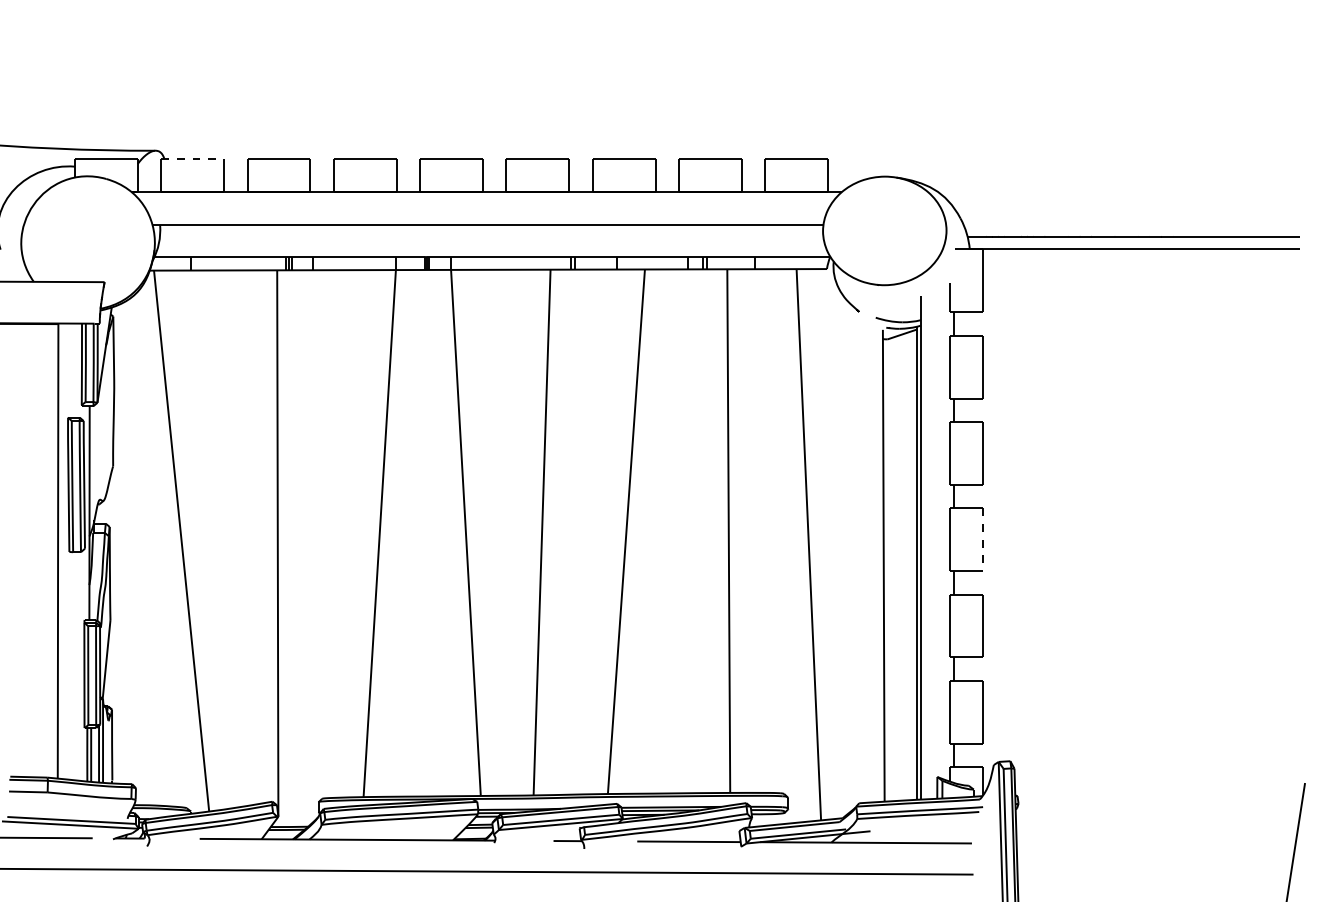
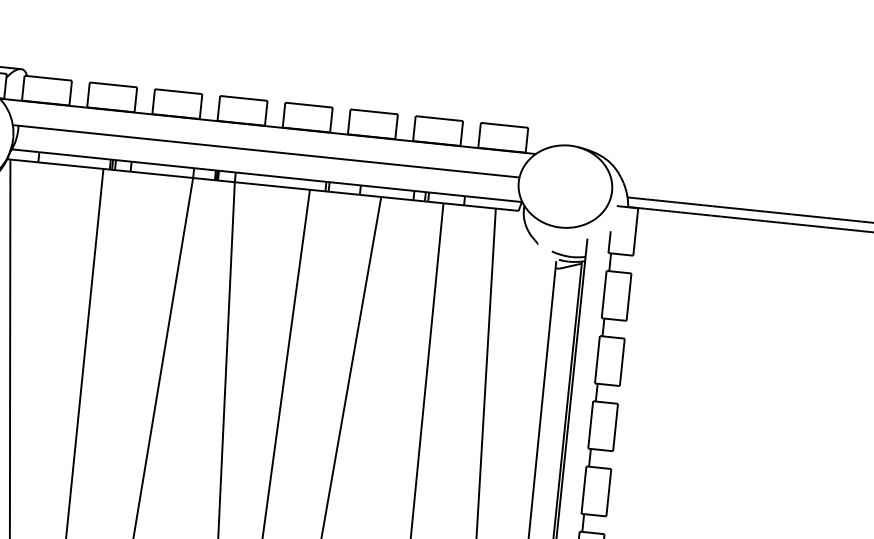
line: (193, 158) -> (48, 77), dashed -> solid
line: (983, 540) -> (615, 428), dashed -> solid

